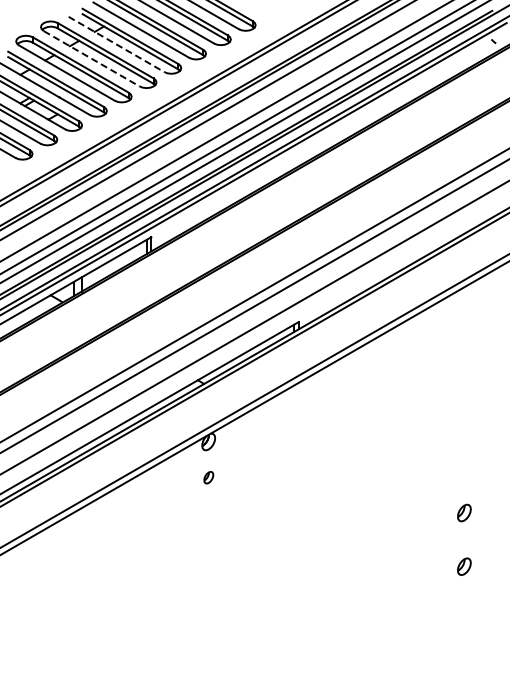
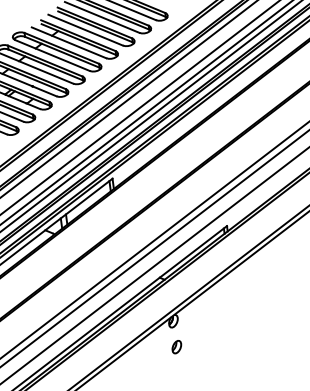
line: (116, 44) -> (69, 42), dashed -> solid
line: (92, 59) -> (53, 55), dashed -> solid
part: (208, 477) -> (176, 346), size x1.43

